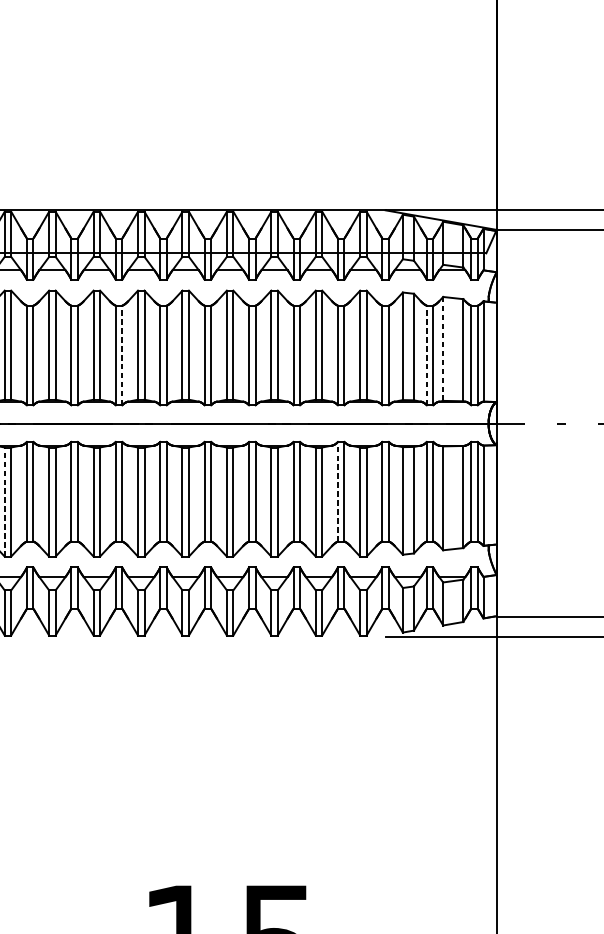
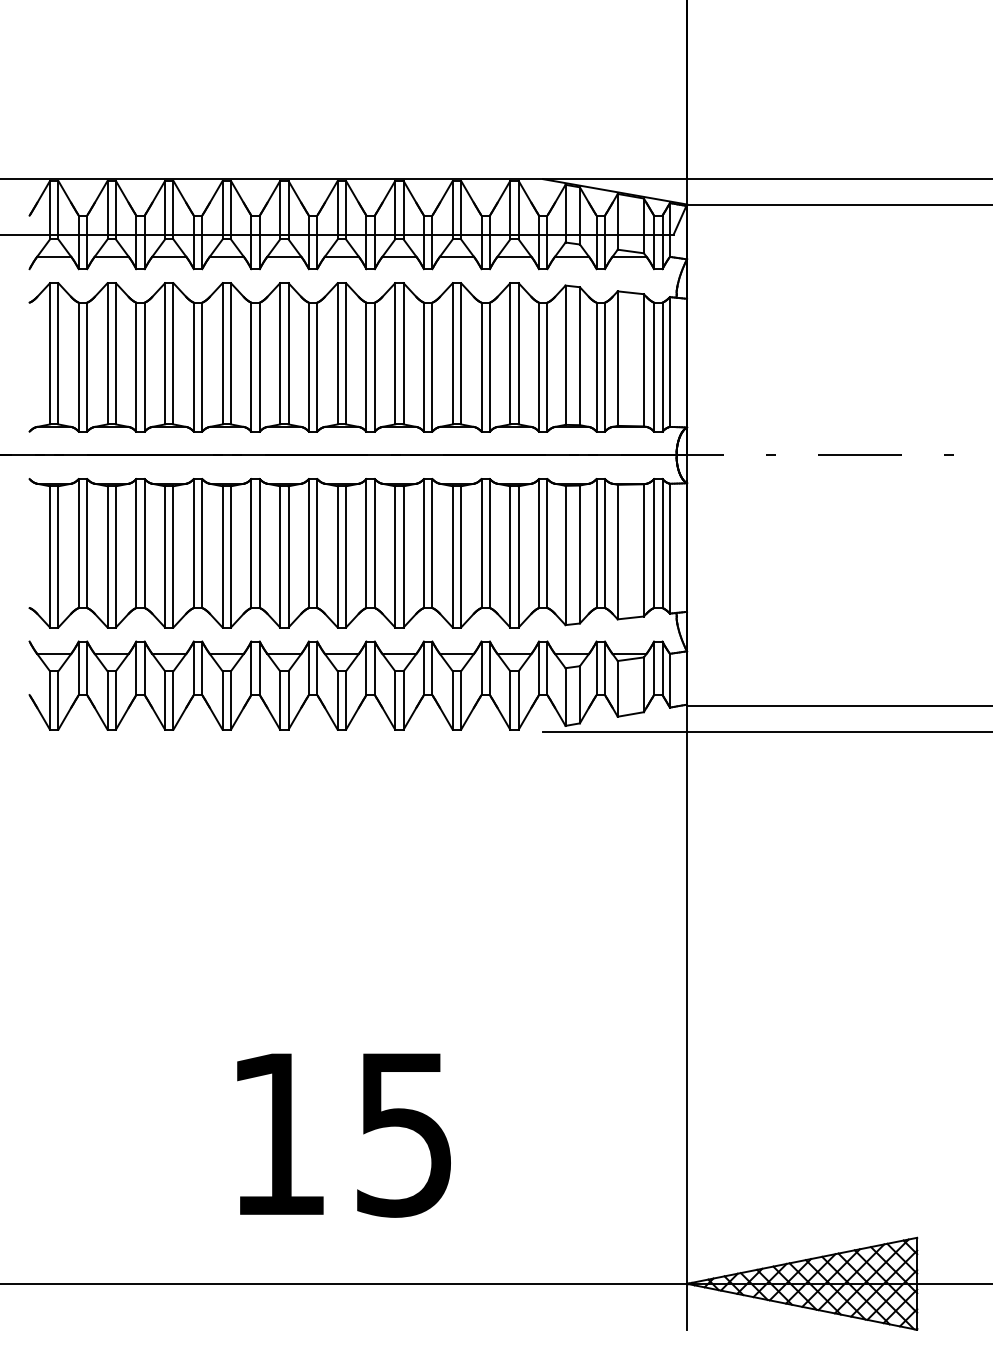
line: (442, 348) -> (617, 358), dashed -> solid
line: (122, 355) -> (202, 367), dashed -> solid
line: (426, 355) -> (596, 367), dashed -> solid
line: (337, 491) -> (481, 543), dashed -> solid
line: (5, 501) -> (50, 556), dashed -> solid

